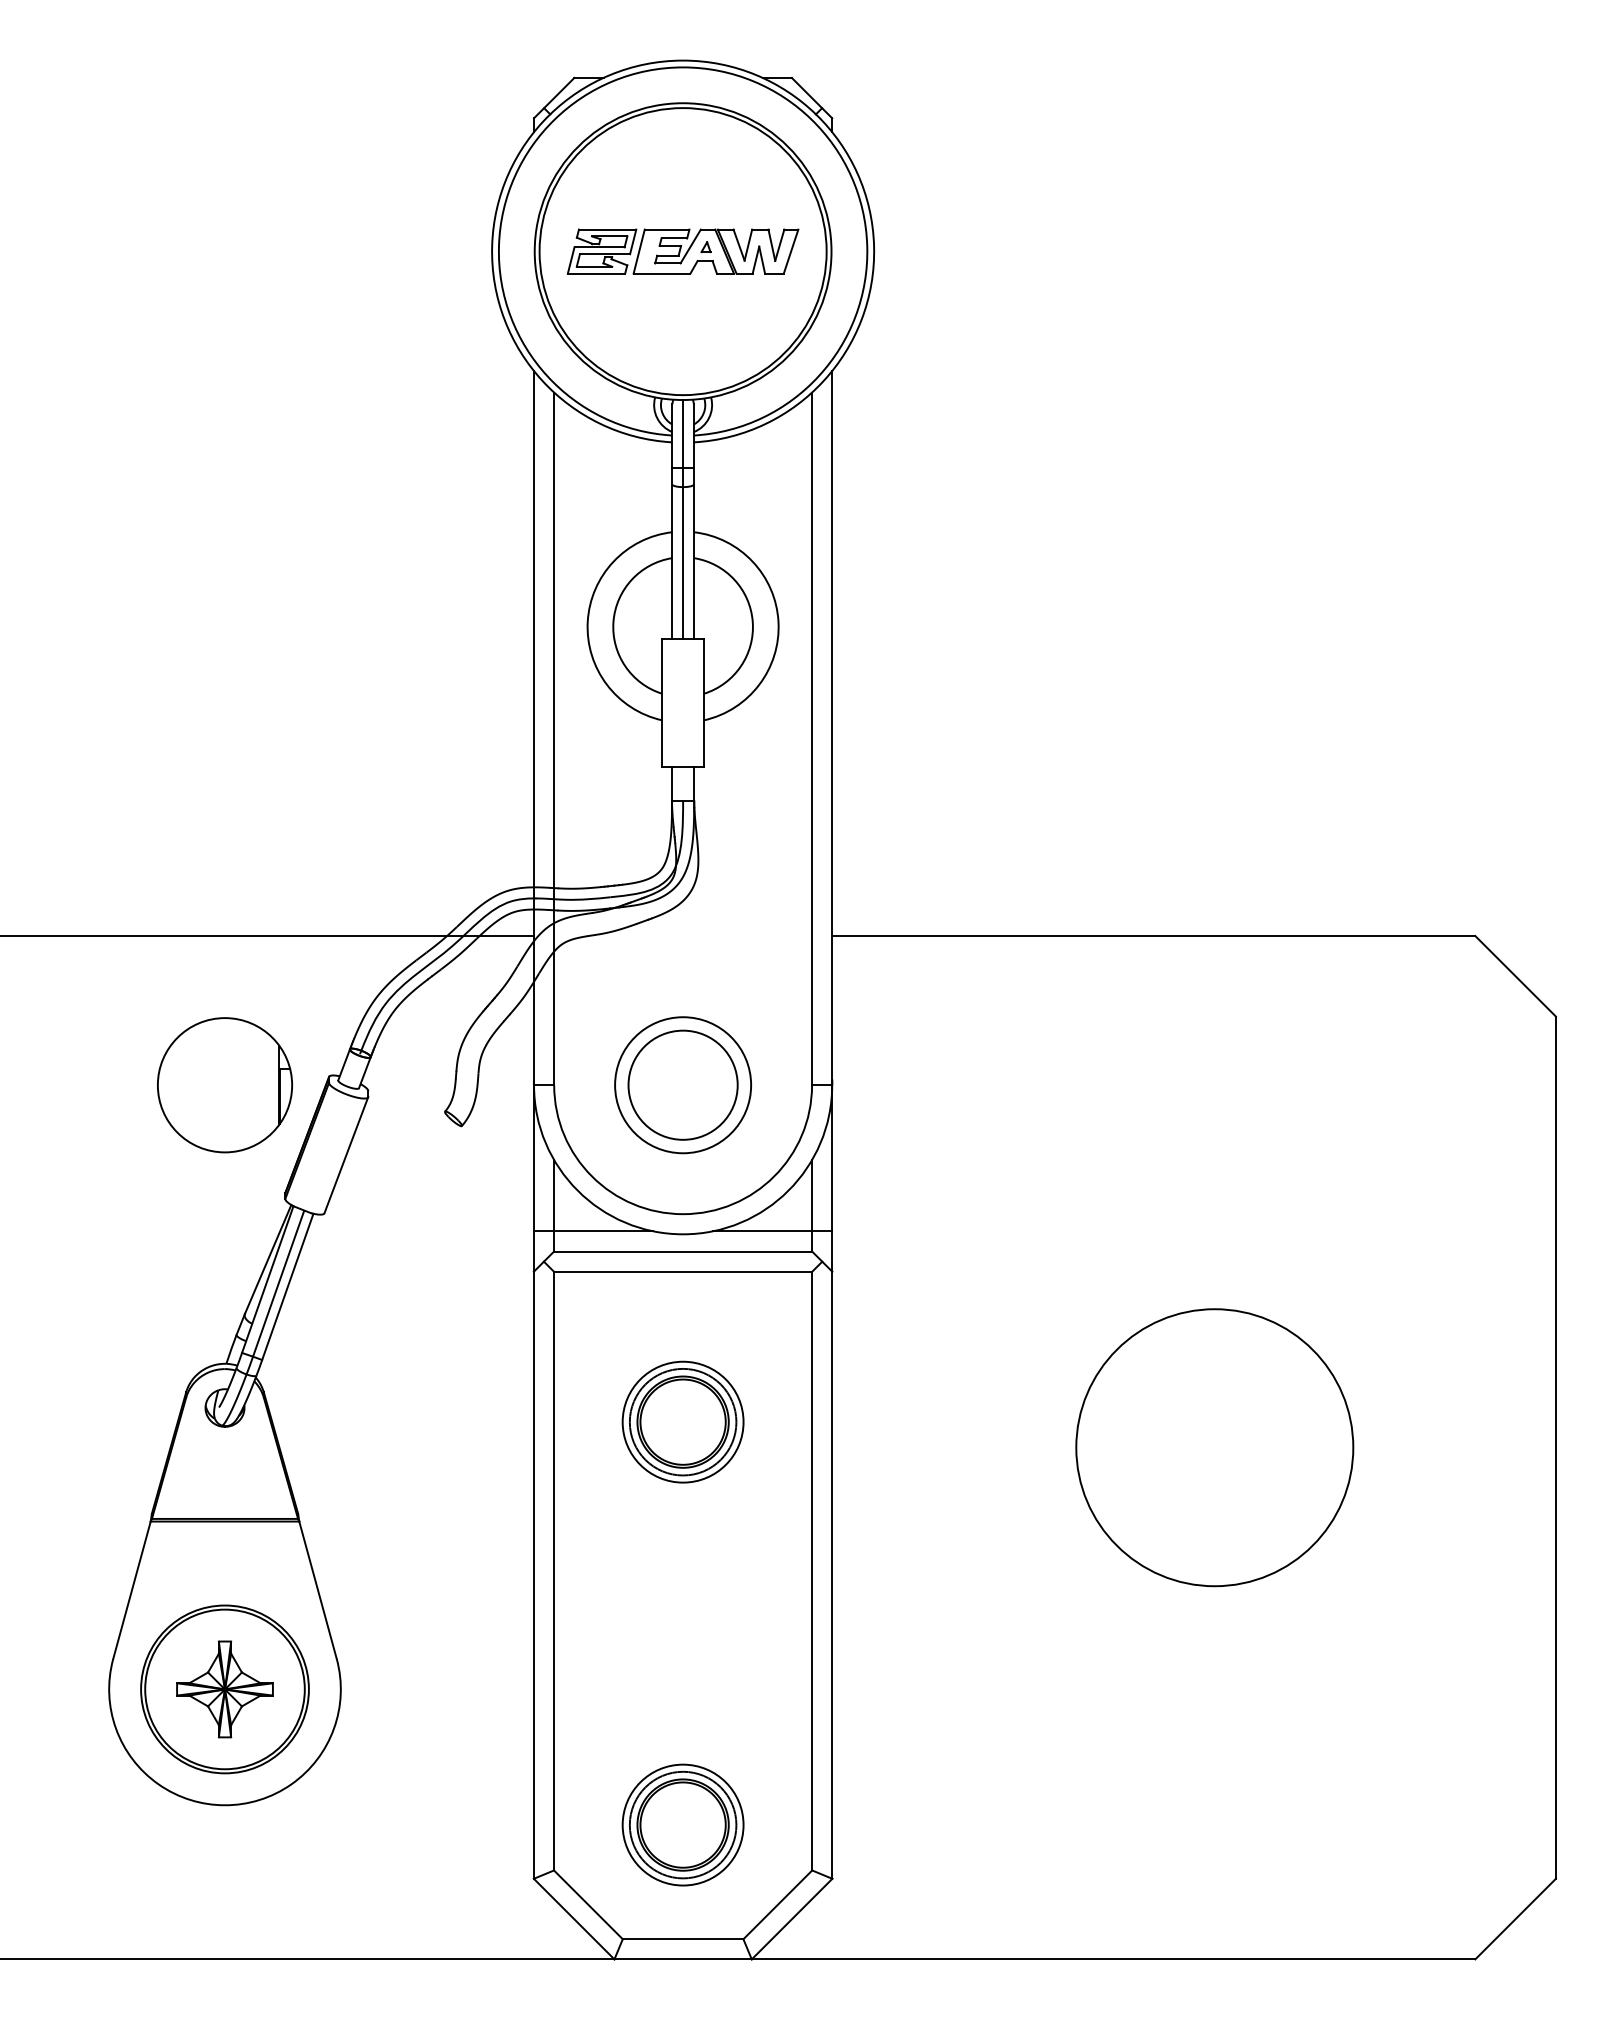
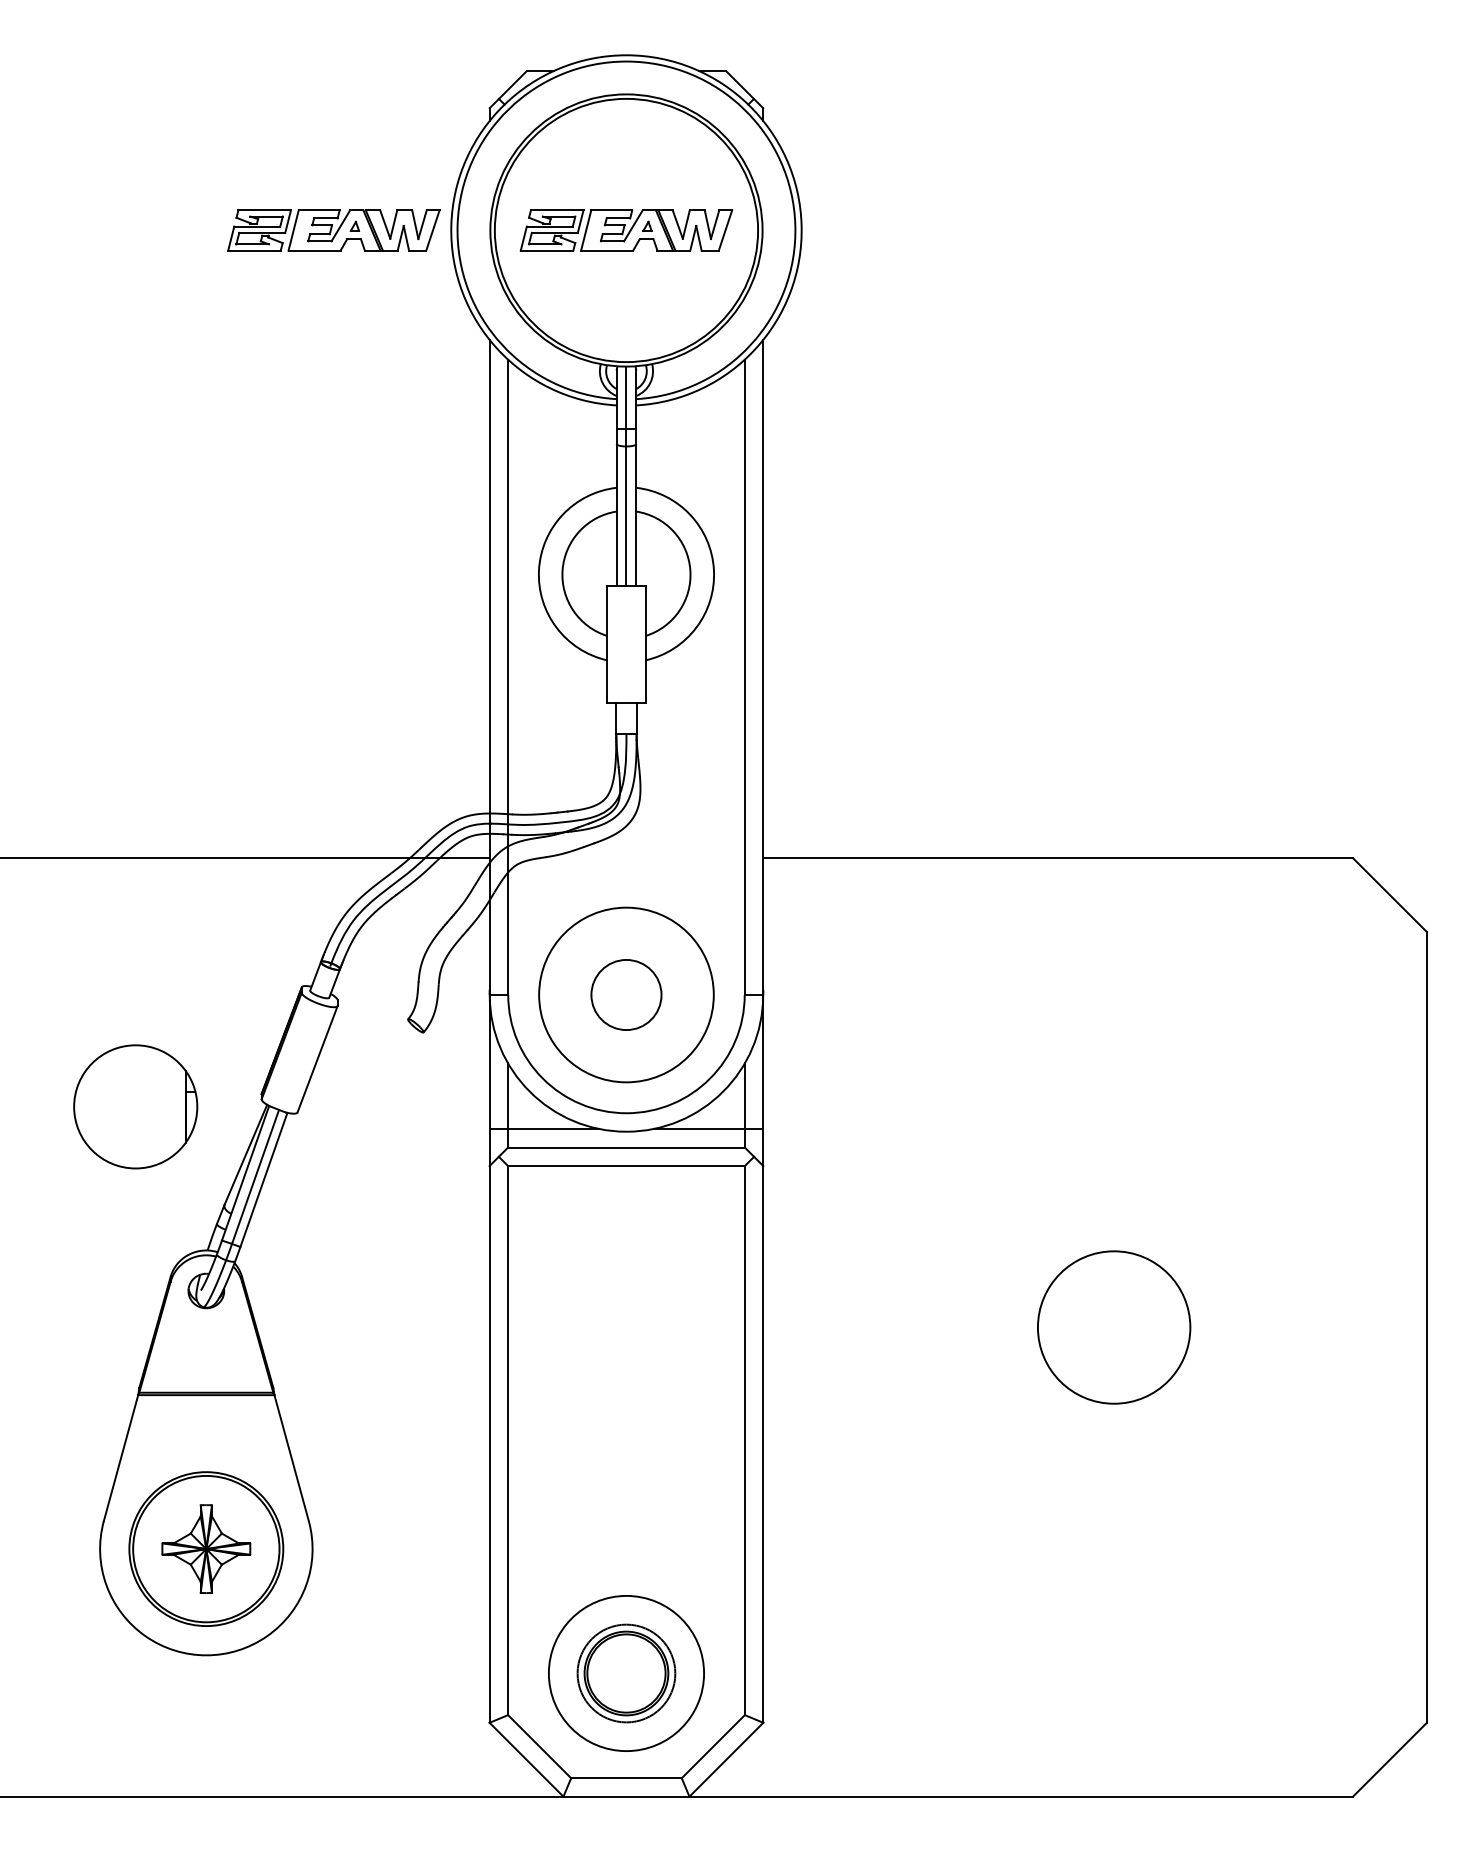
part: (364, 251) -> (334, 230), added
circle: (682, 1084) -> (625, 994), size x0.7
part: (225, 1085) -> (136, 1107), moved
circle: (683, 1085) -> (626, 995), size x1.4
part: (682, 1421) -> (625, 1303), removed
circle: (1214, 1447) -> (1113, 1327), size x0.6
circle: (682, 1824) -> (625, 1672), size x1.4

